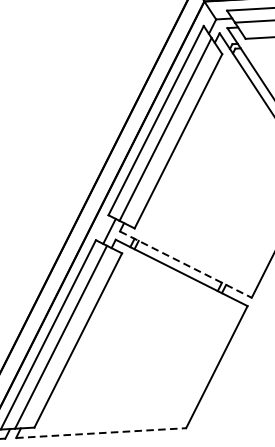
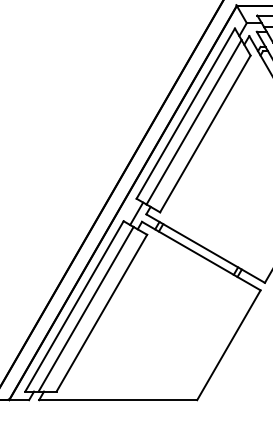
line: (186, 264) -> (206, 248), dashed -> solid
line: (101, 433) -> (118, 400), dashed -> solid

